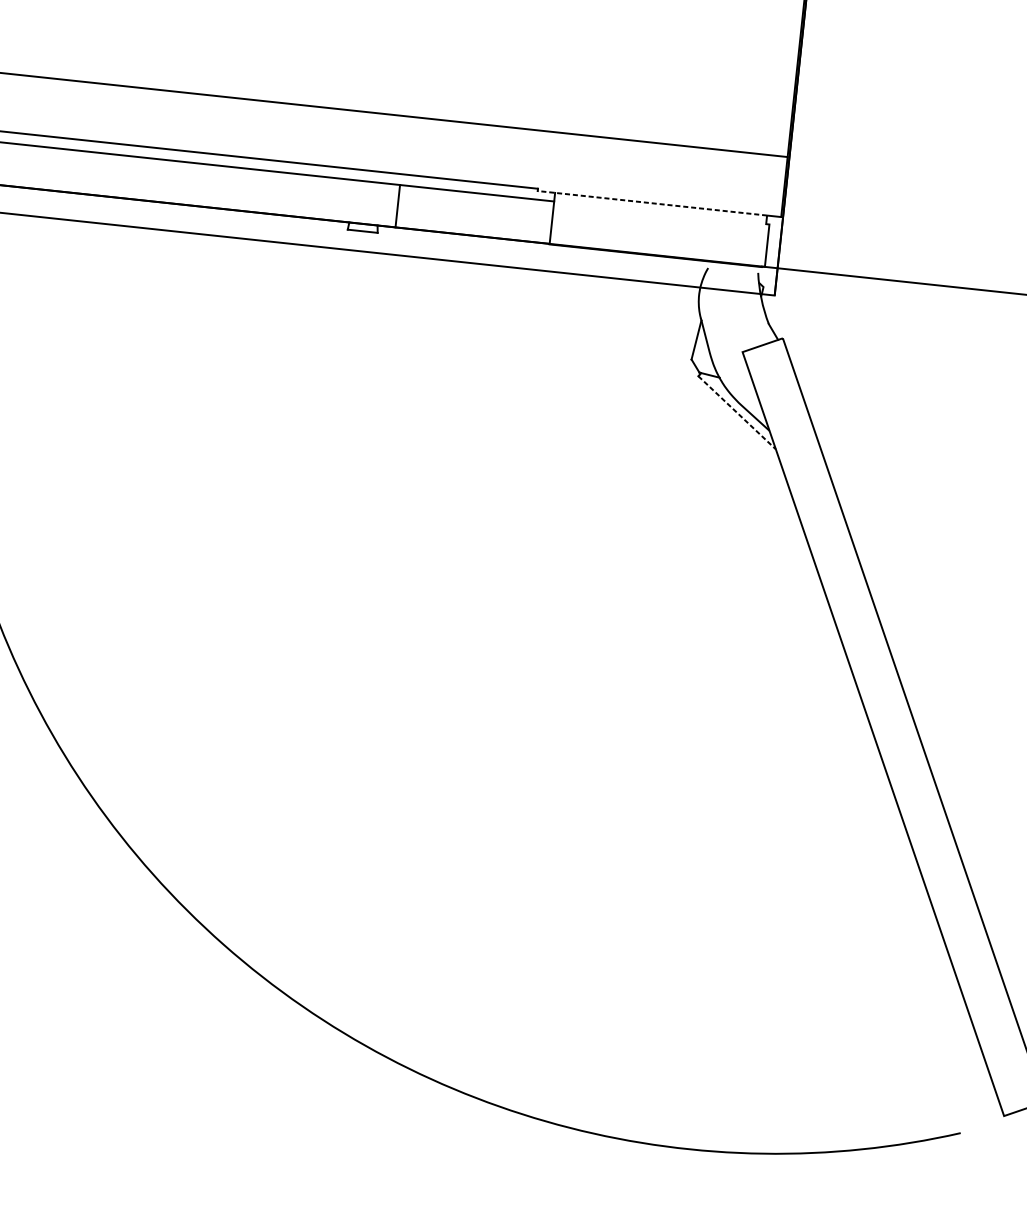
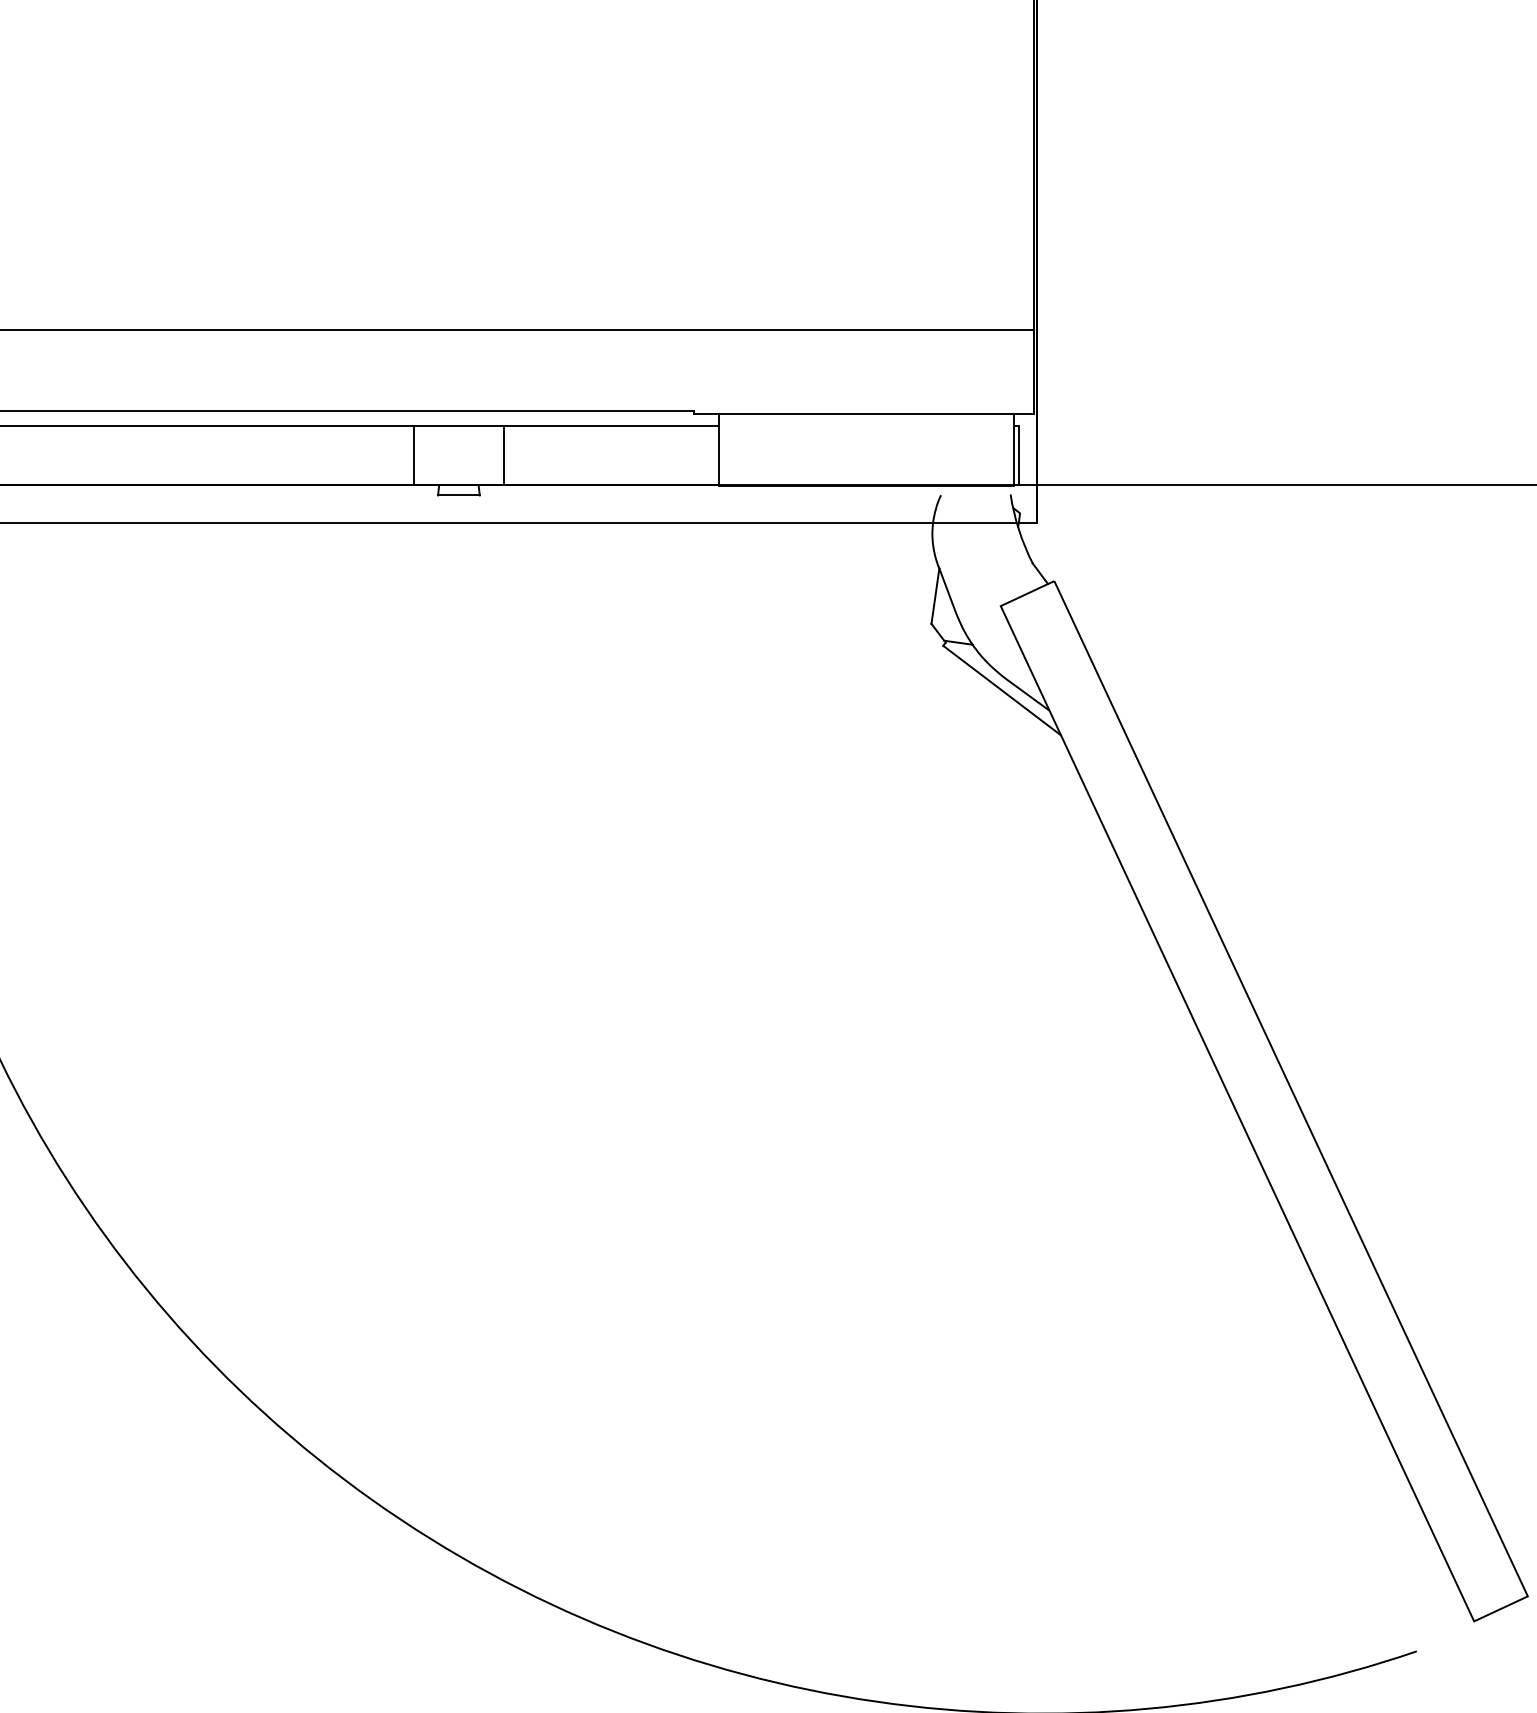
line: (333, 199) -> (414, 455), added
line: (651, 203) -> (853, 414), dashed -> solid
line: (763, 245) -> (1014, 455), added
line: (737, 412) -> (1002, 690), dashed -> solid

